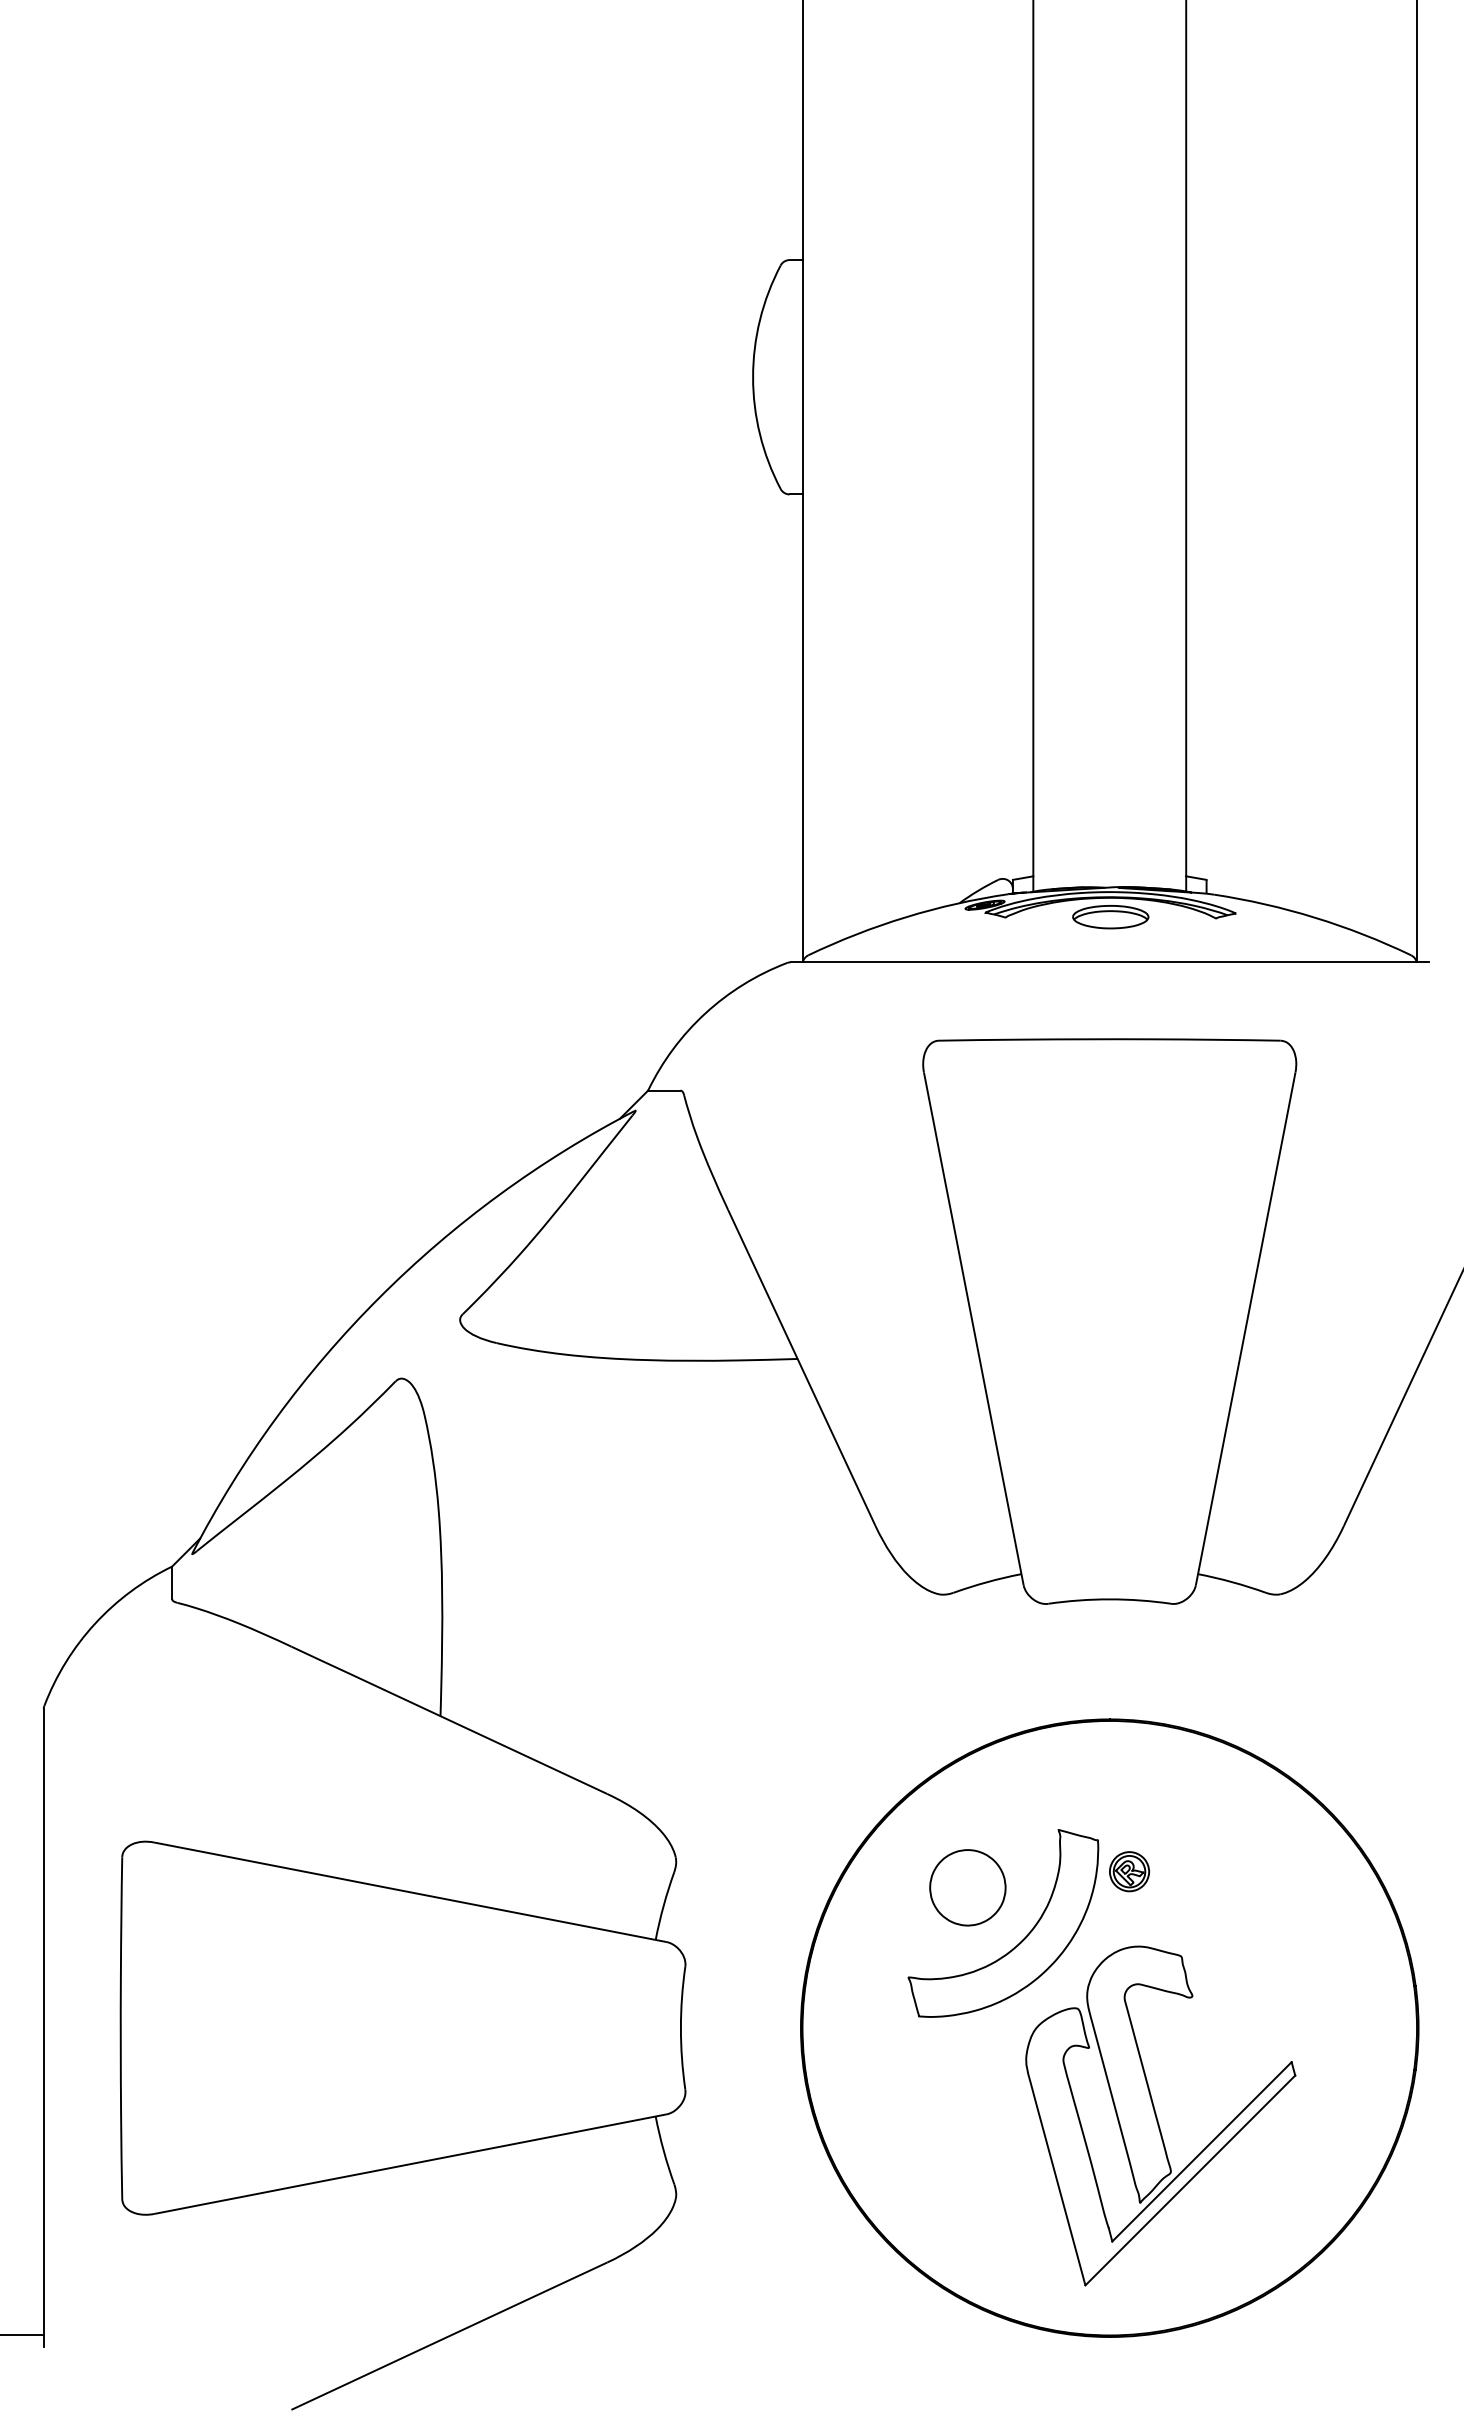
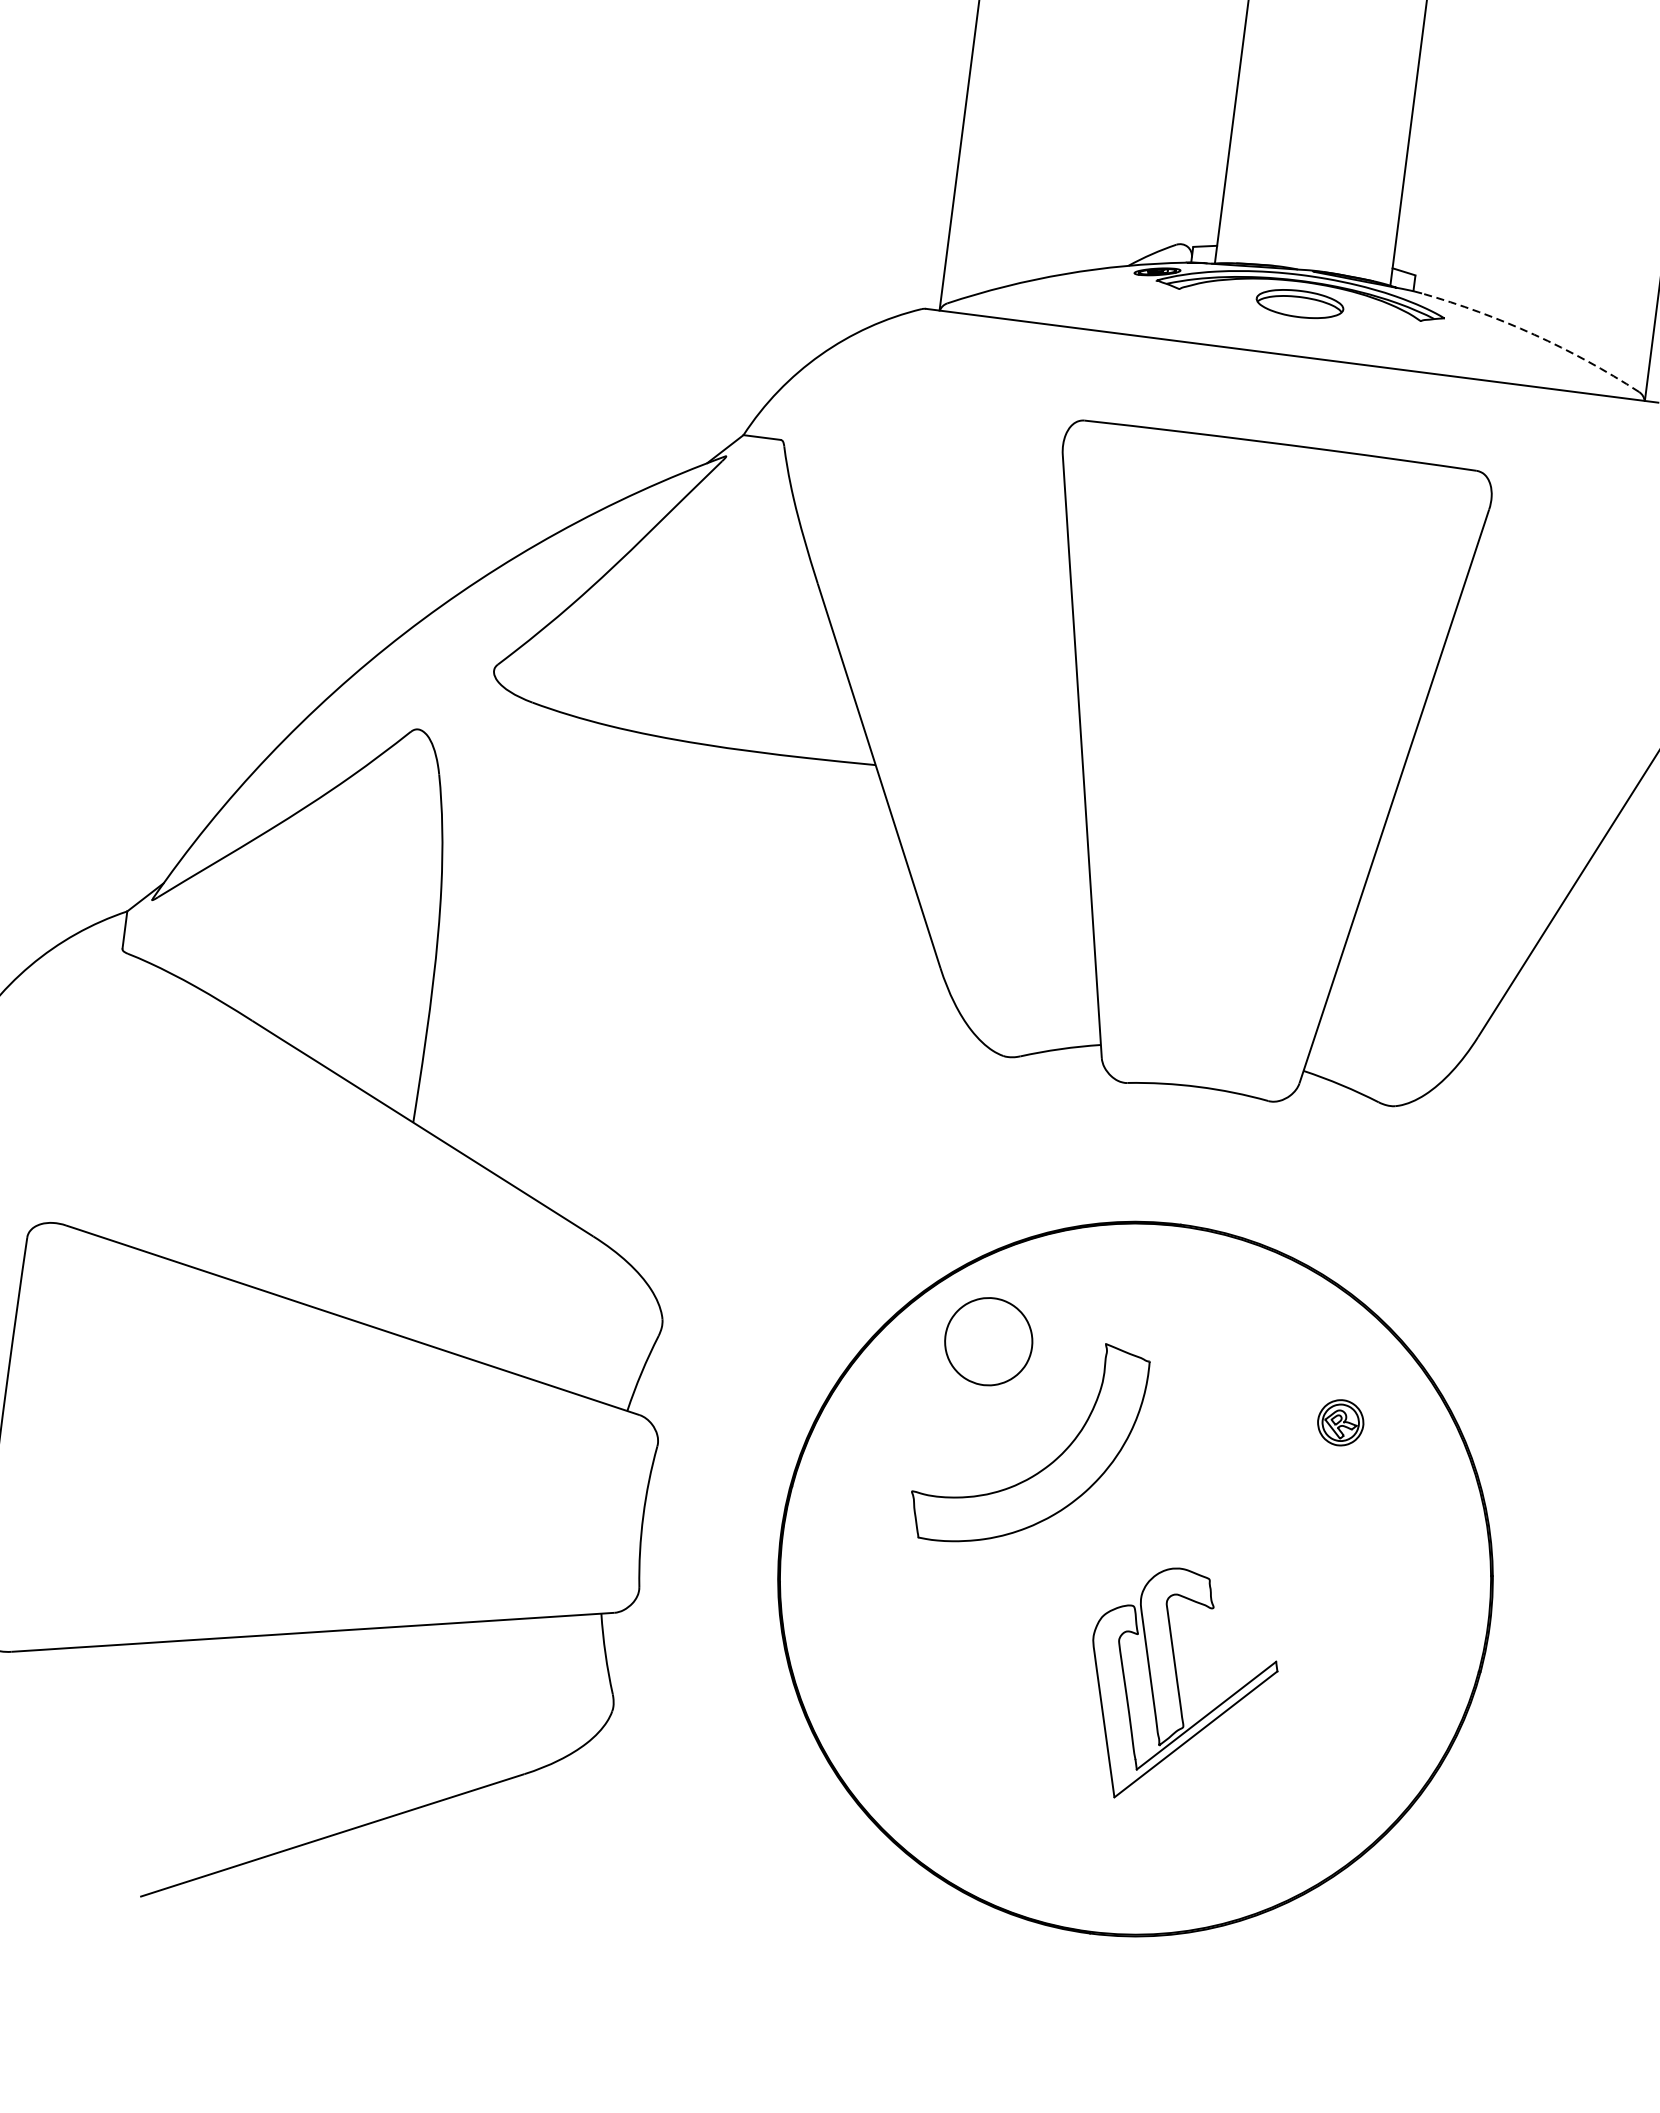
arc: (1315, 917) -> (1534, 334), solid -> dashed
part: (1129, 1871) -> (1340, 1422), moved
part: (967, 1887) -> (988, 1341), moved
part: (1160, 2115) -> (1180, 1686), size x0.6

